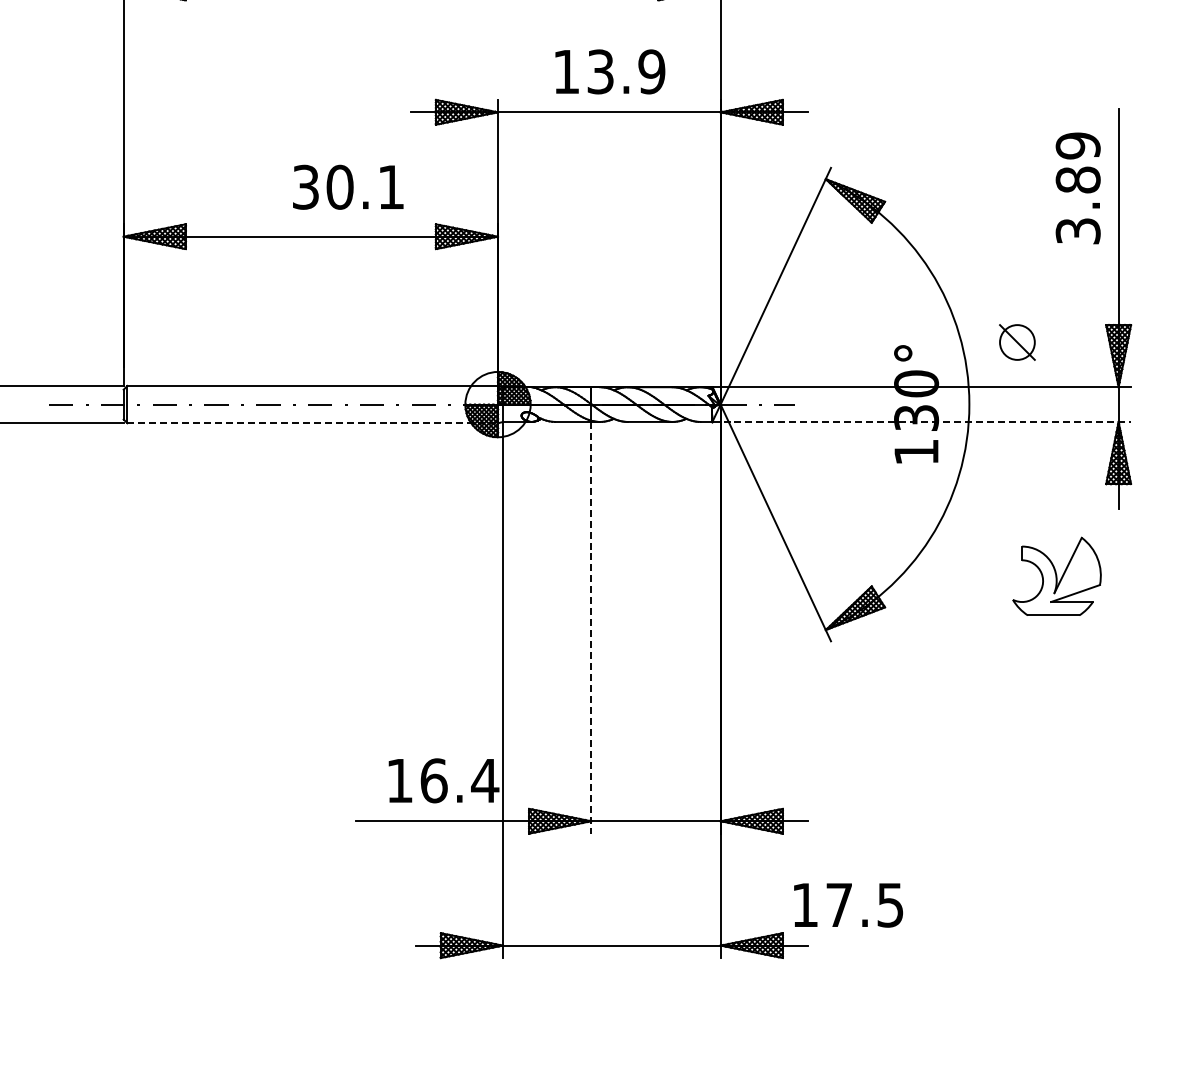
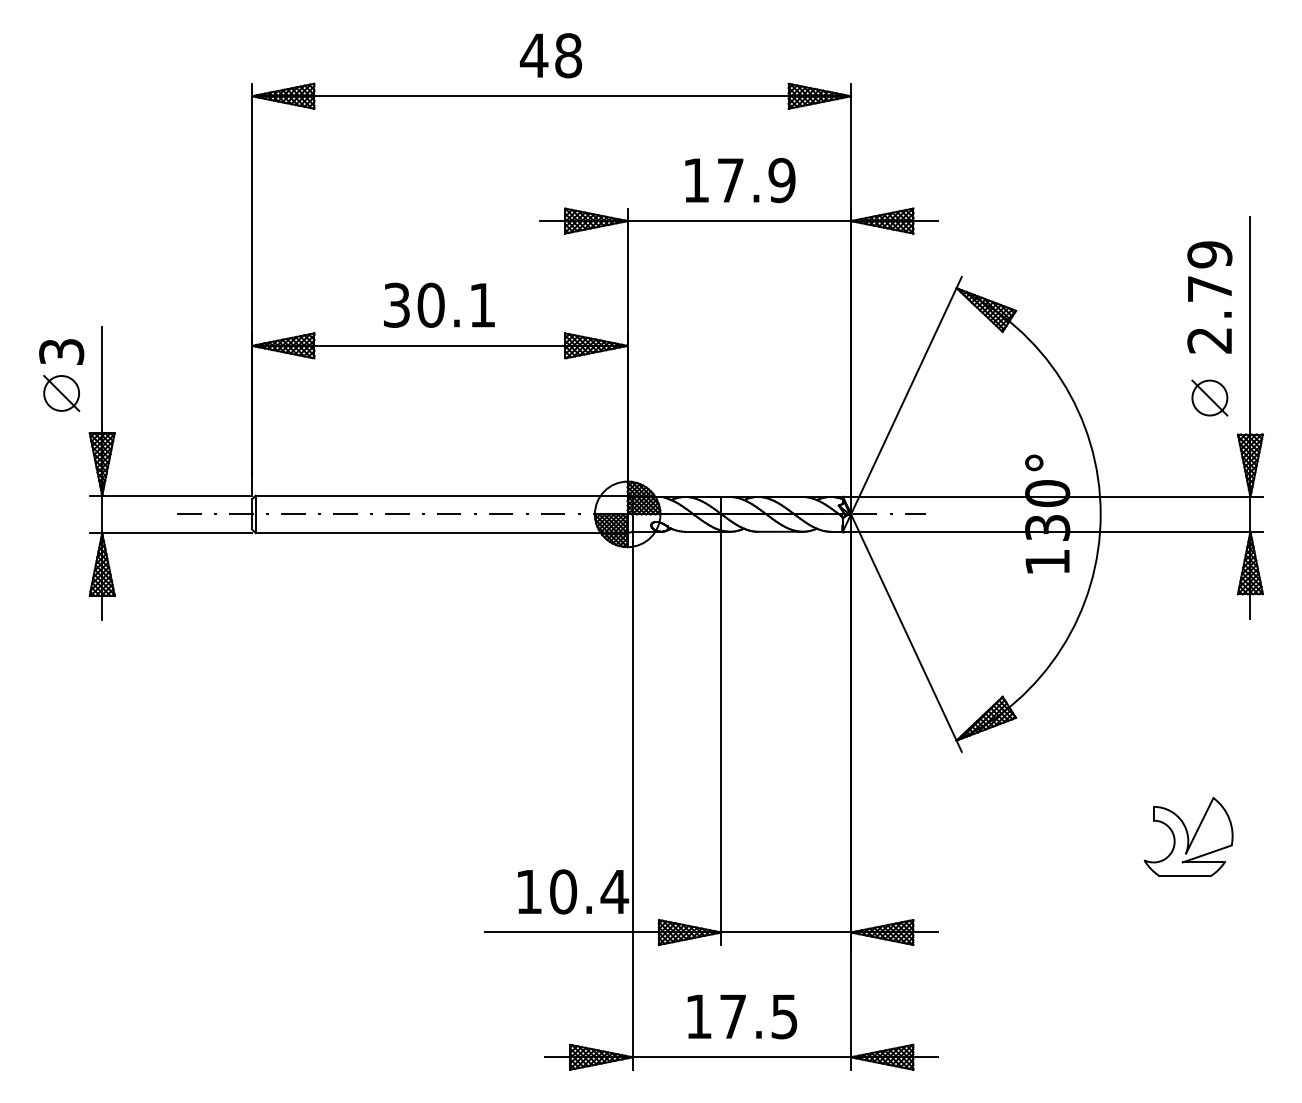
text: (600, 71) -> (730, 180), 13.9 -> 17.9
text: (348, 186) -> (439, 304), moved
text: (1077, 205) -> (1209, 314), 3.89 -> 2.79
part: (1017, 341) -> (1209, 397), moved
line: (921, 421) -> (1052, 531), dashed -> solid
line: (312, 423) -> (441, 533), dashed -> solid
part: (1056, 576) -> (1188, 836), moved
line: (591, 627) -> (721, 738), dashed -> solid
text: (434, 780) -> (563, 891), 16.4 -> 10.4
text: (848, 905) -> (742, 1017), moved

